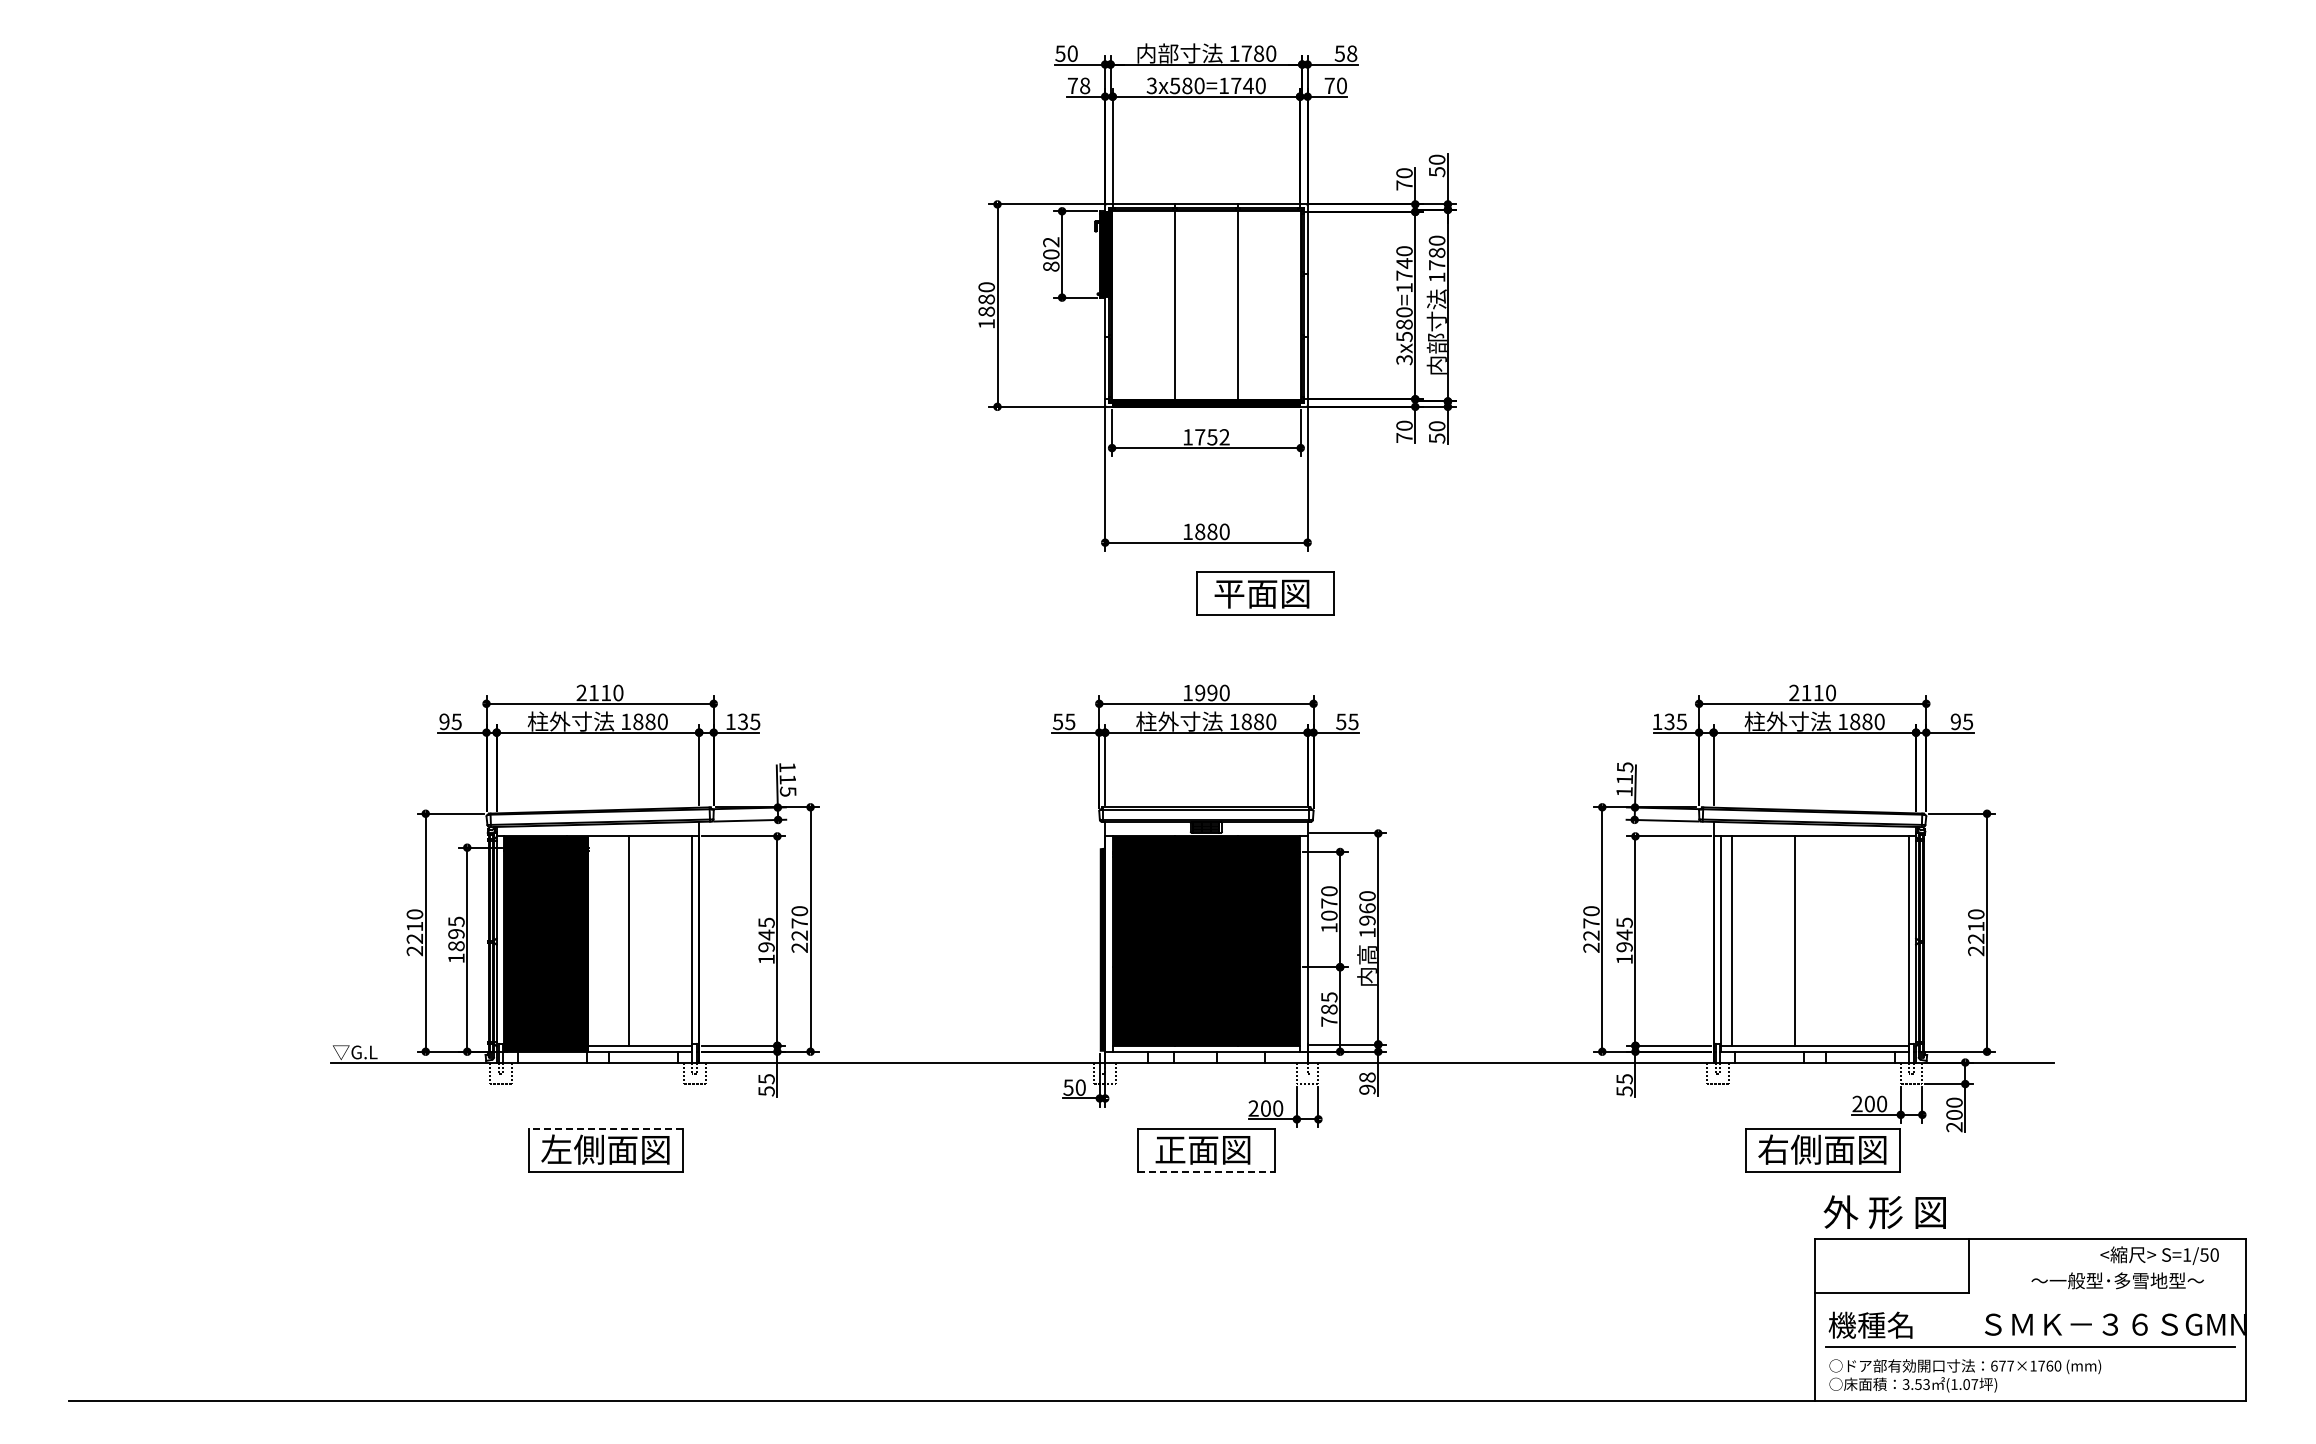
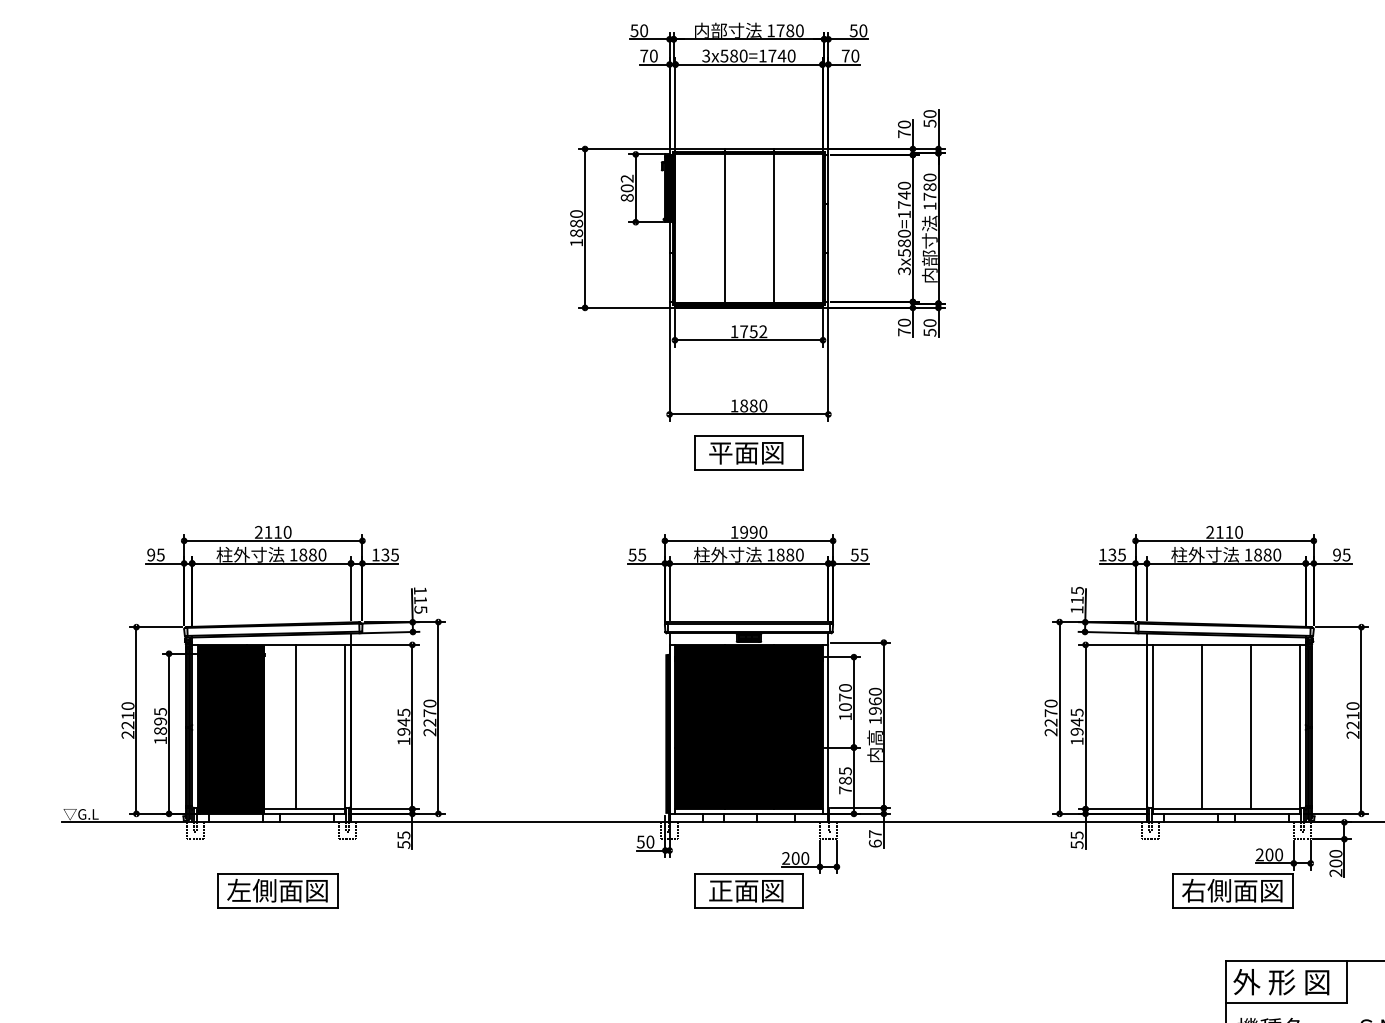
text: (1352, 53) -> (863, 30), 58 -> 50
text: (1085, 85) -> (654, 55), 78 -> 70
part: (1265, 593) -> (749, 452), moved
line: (1731, 940) -> (1201, 726), moved
line: (1795, 940) -> (1251, 726), moved
text: (1367, 1083) -> (875, 838), 98 -> 67
line: (606, 1128) -> (278, 874), dashed -> solid
line: (1206, 1171) -> (749, 907), dashed -> solid
text: (1884, 1211) -> (1281, 981), moved

